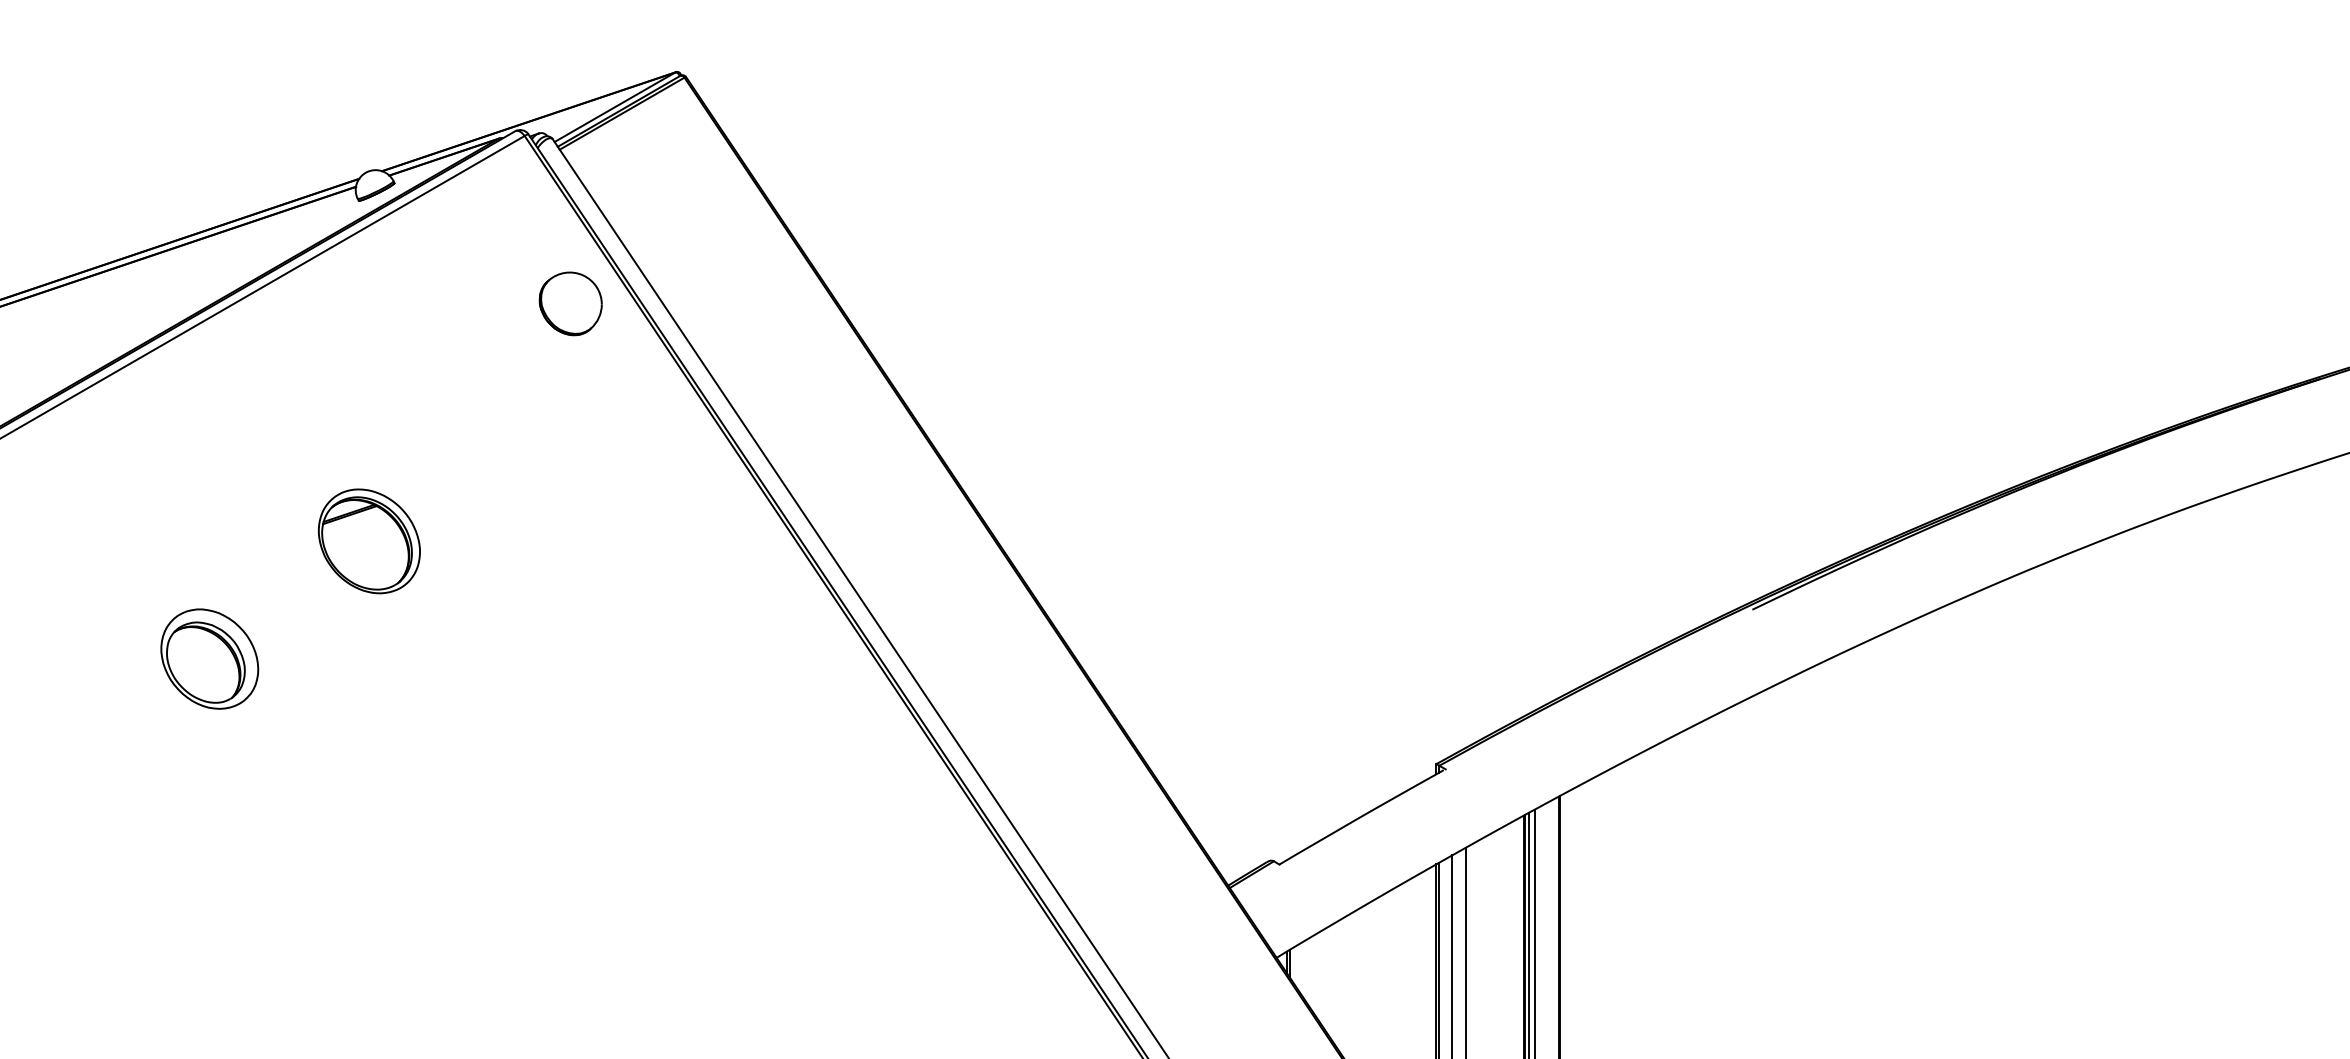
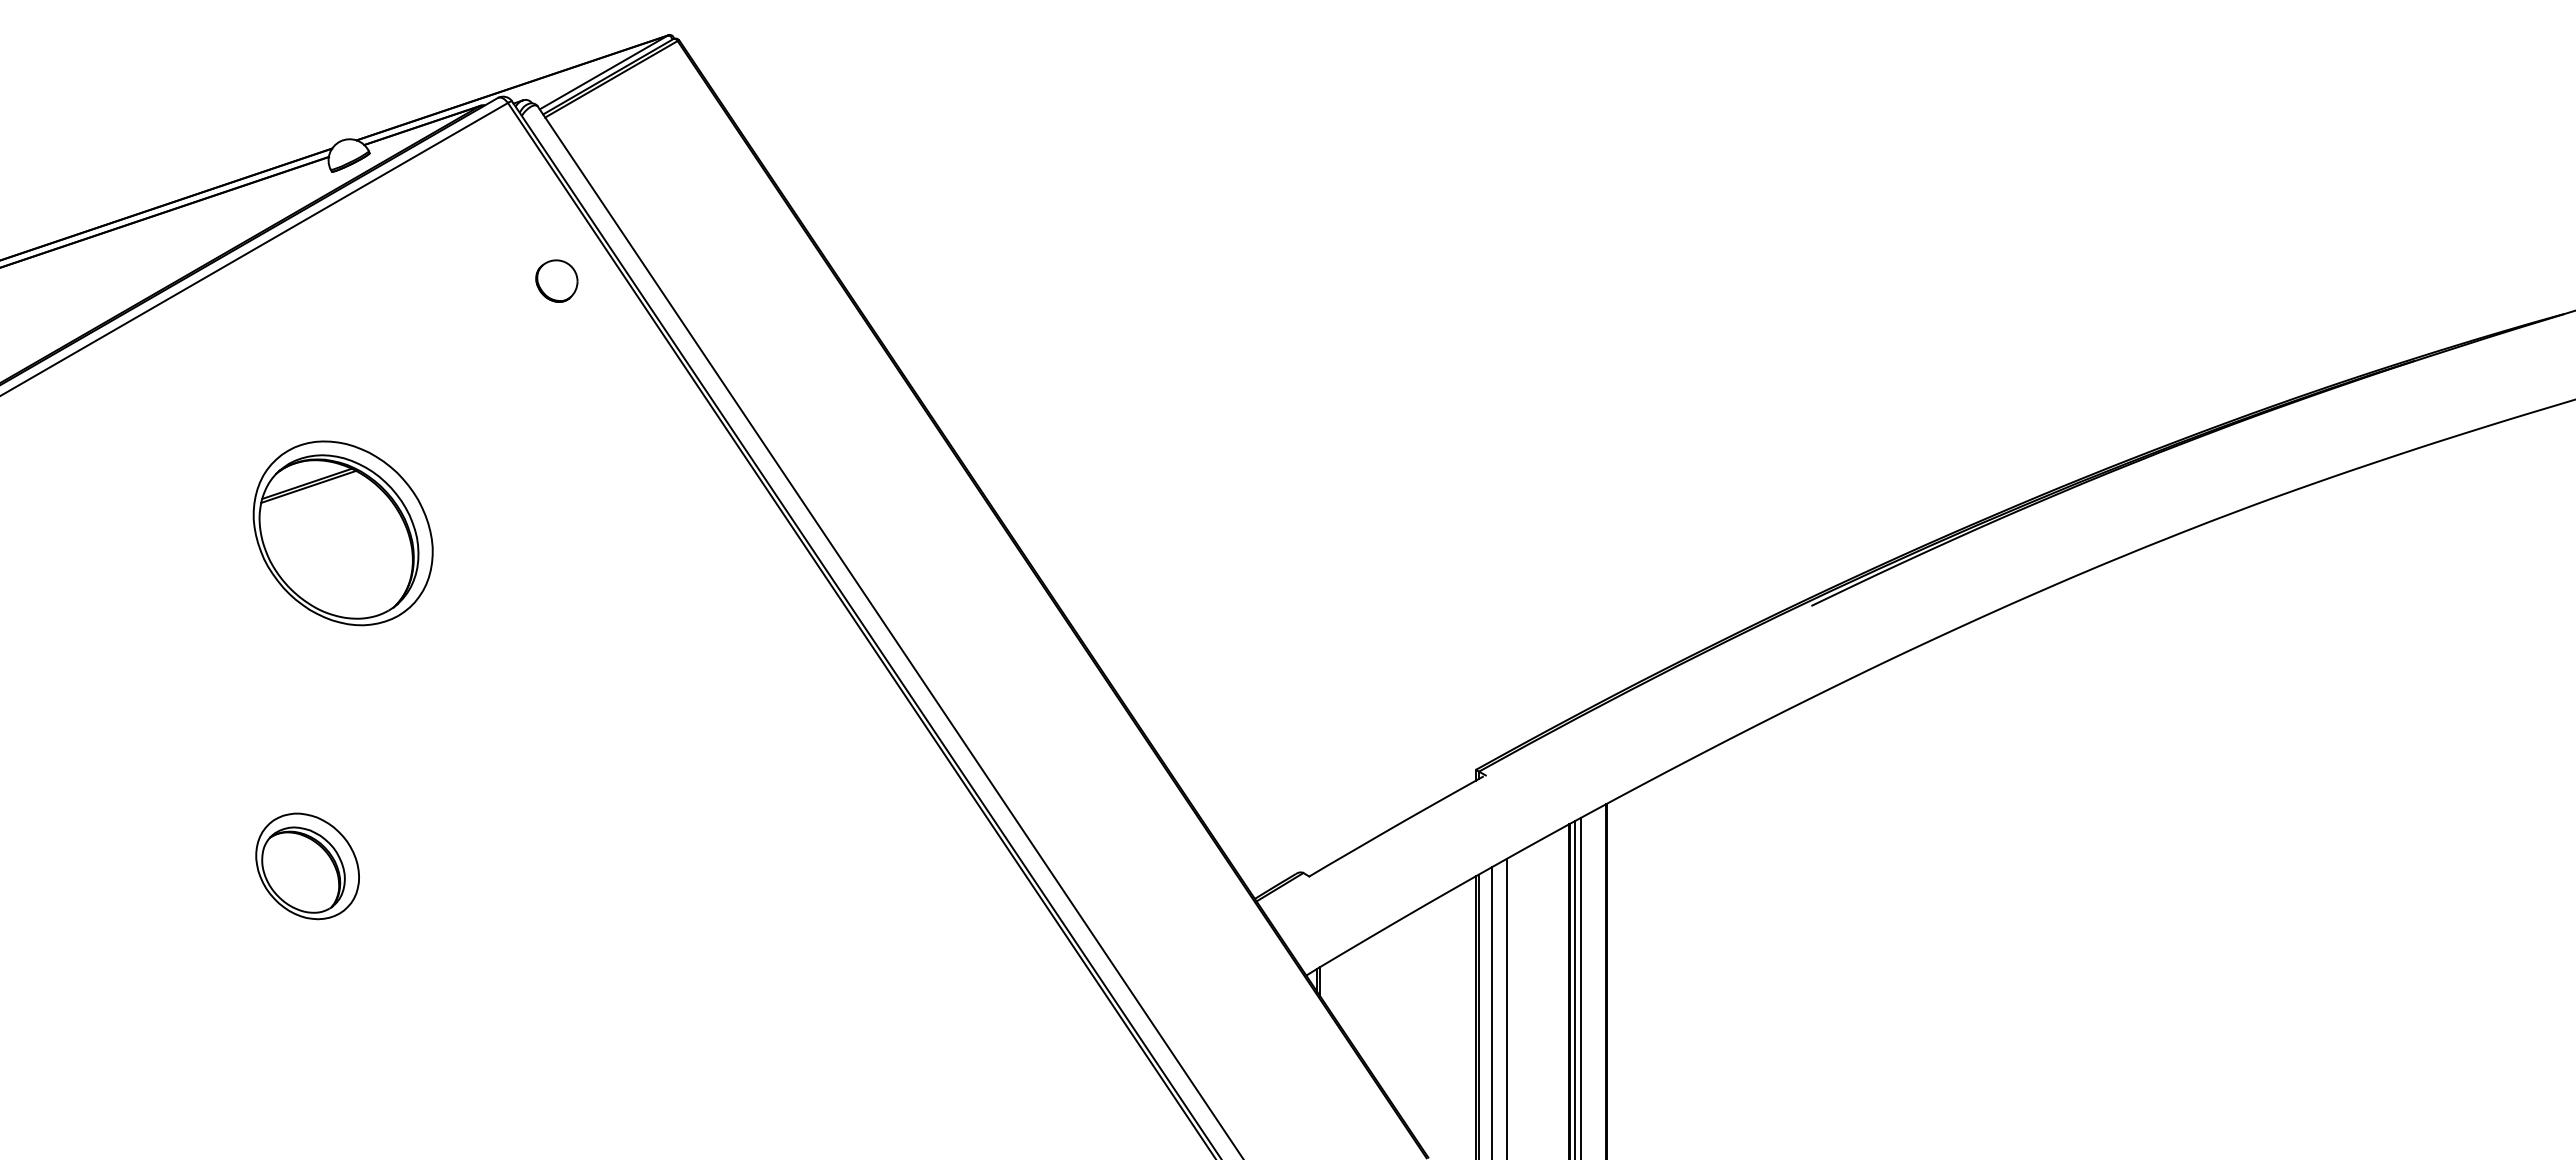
part: (570, 303) -> (556, 280), size x0.62
part: (368, 541) -> (342, 533), size x1.67
part: (209, 659) -> (307, 866), moved

